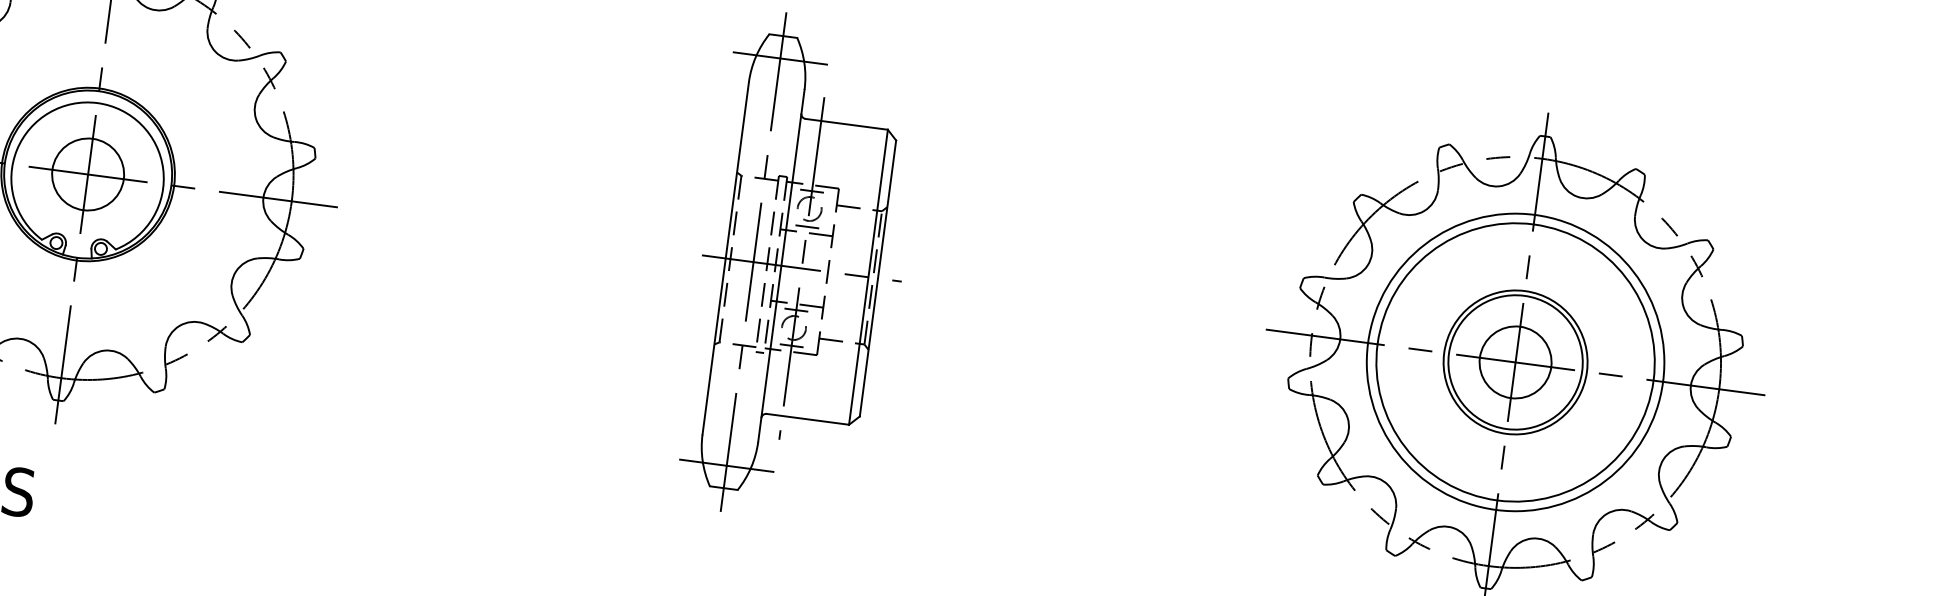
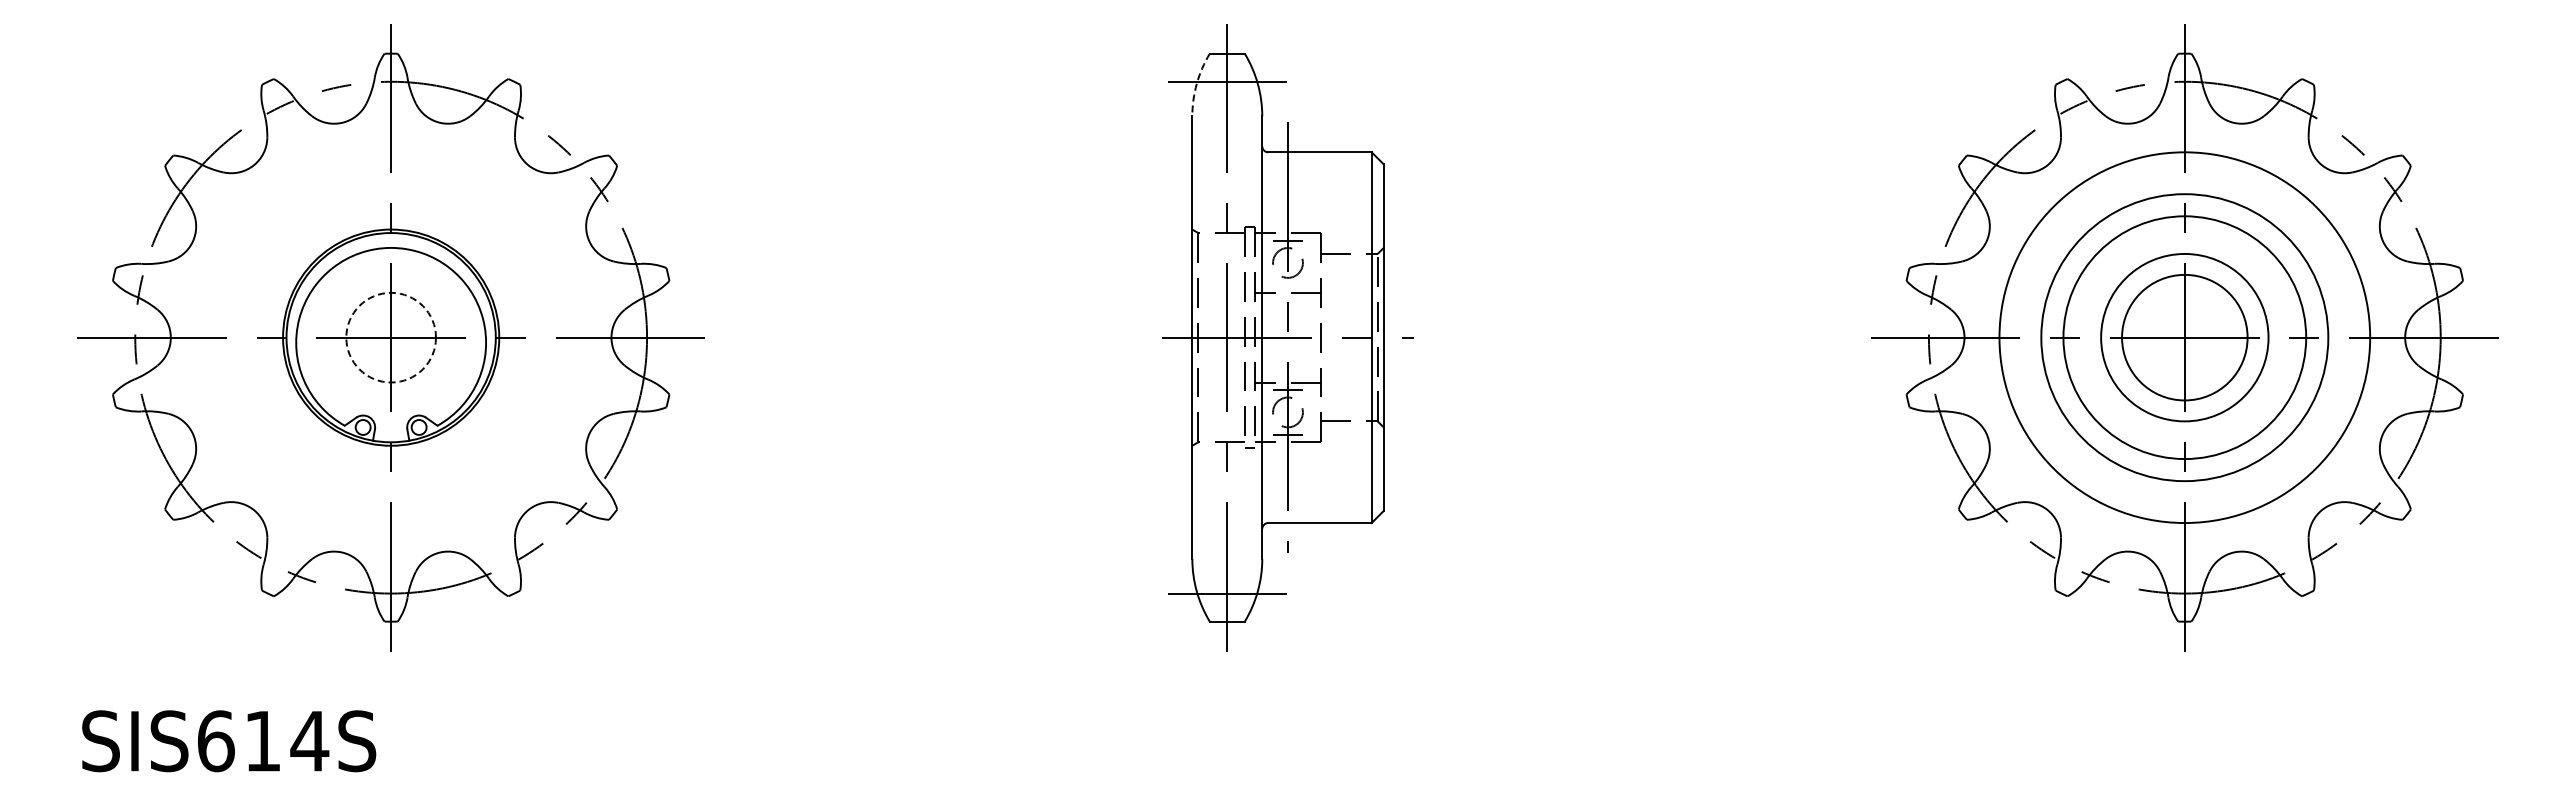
arc: (755, 56) -> (1196, 83), solid -> dashed
circle: (88, 174) -> (391, 337), solid -> dashed
line: (806, 226) -> (1287, 285), removed
circle: (1515, 362) -> (2184, 337), size x0.7
circle: (1515, 362) -> (2184, 337), size x1.4
circle: (1515, 362) -> (2184, 337), size x1.6

